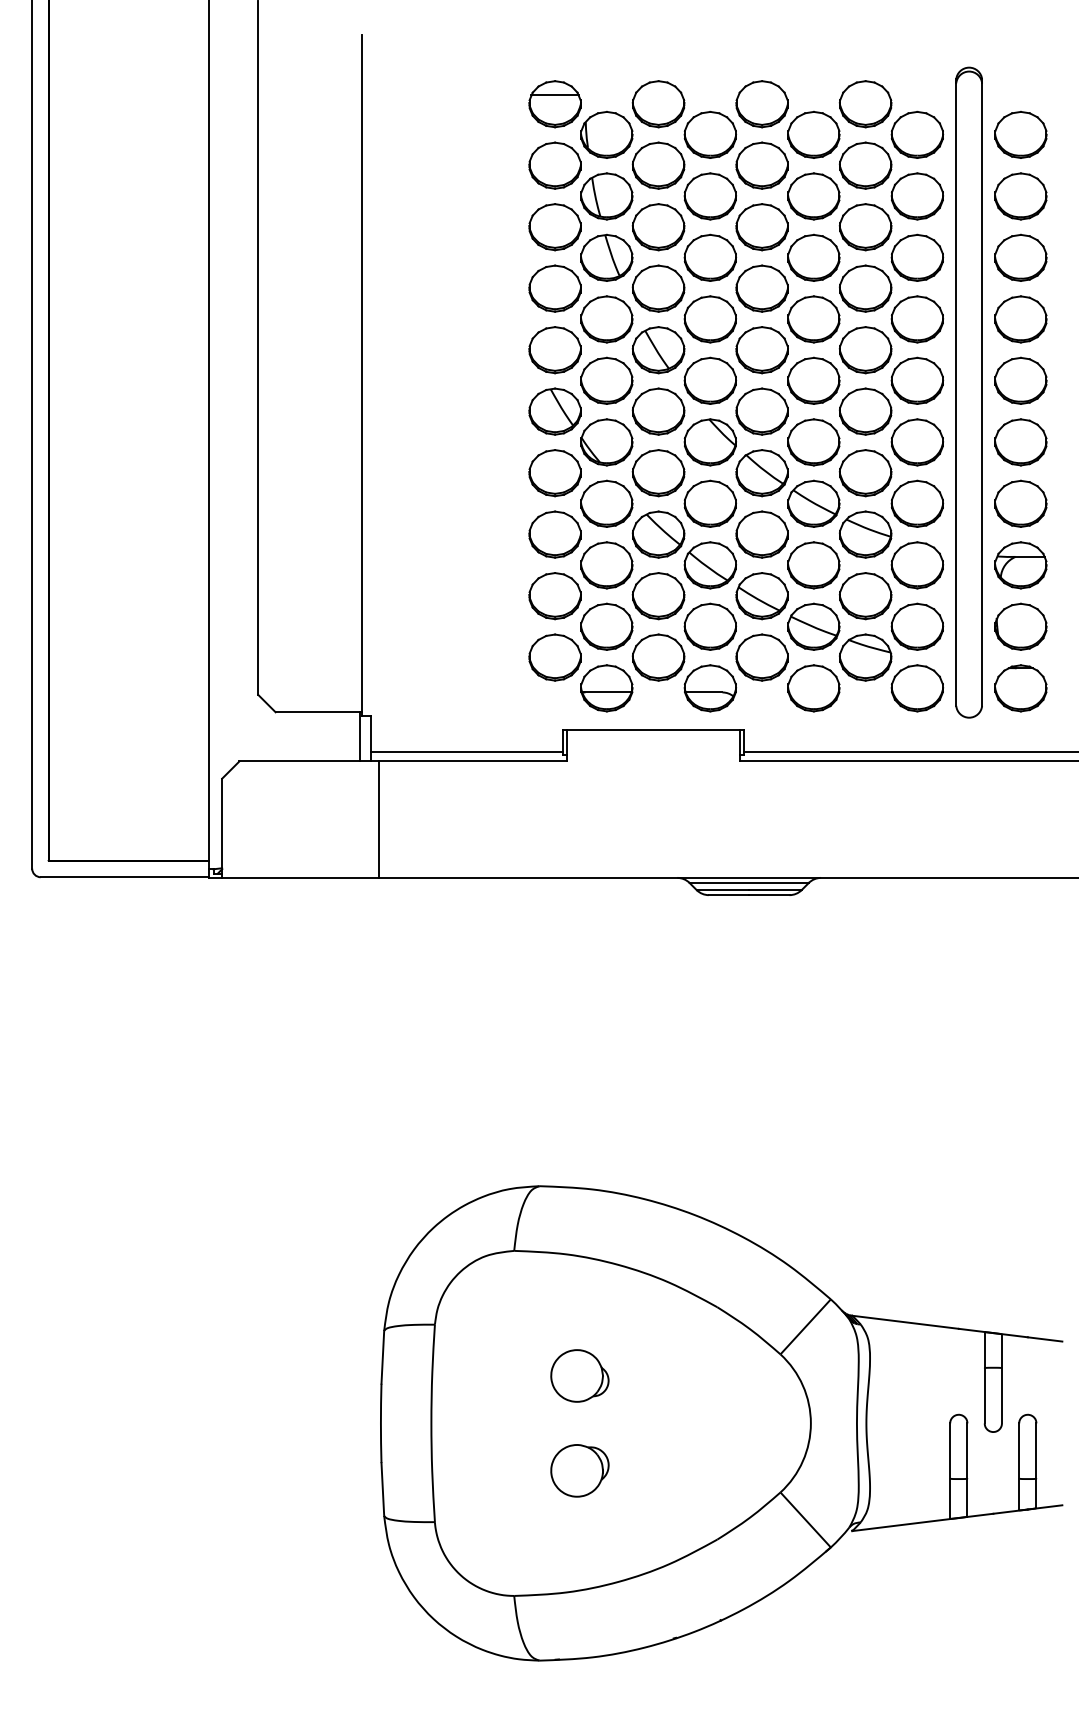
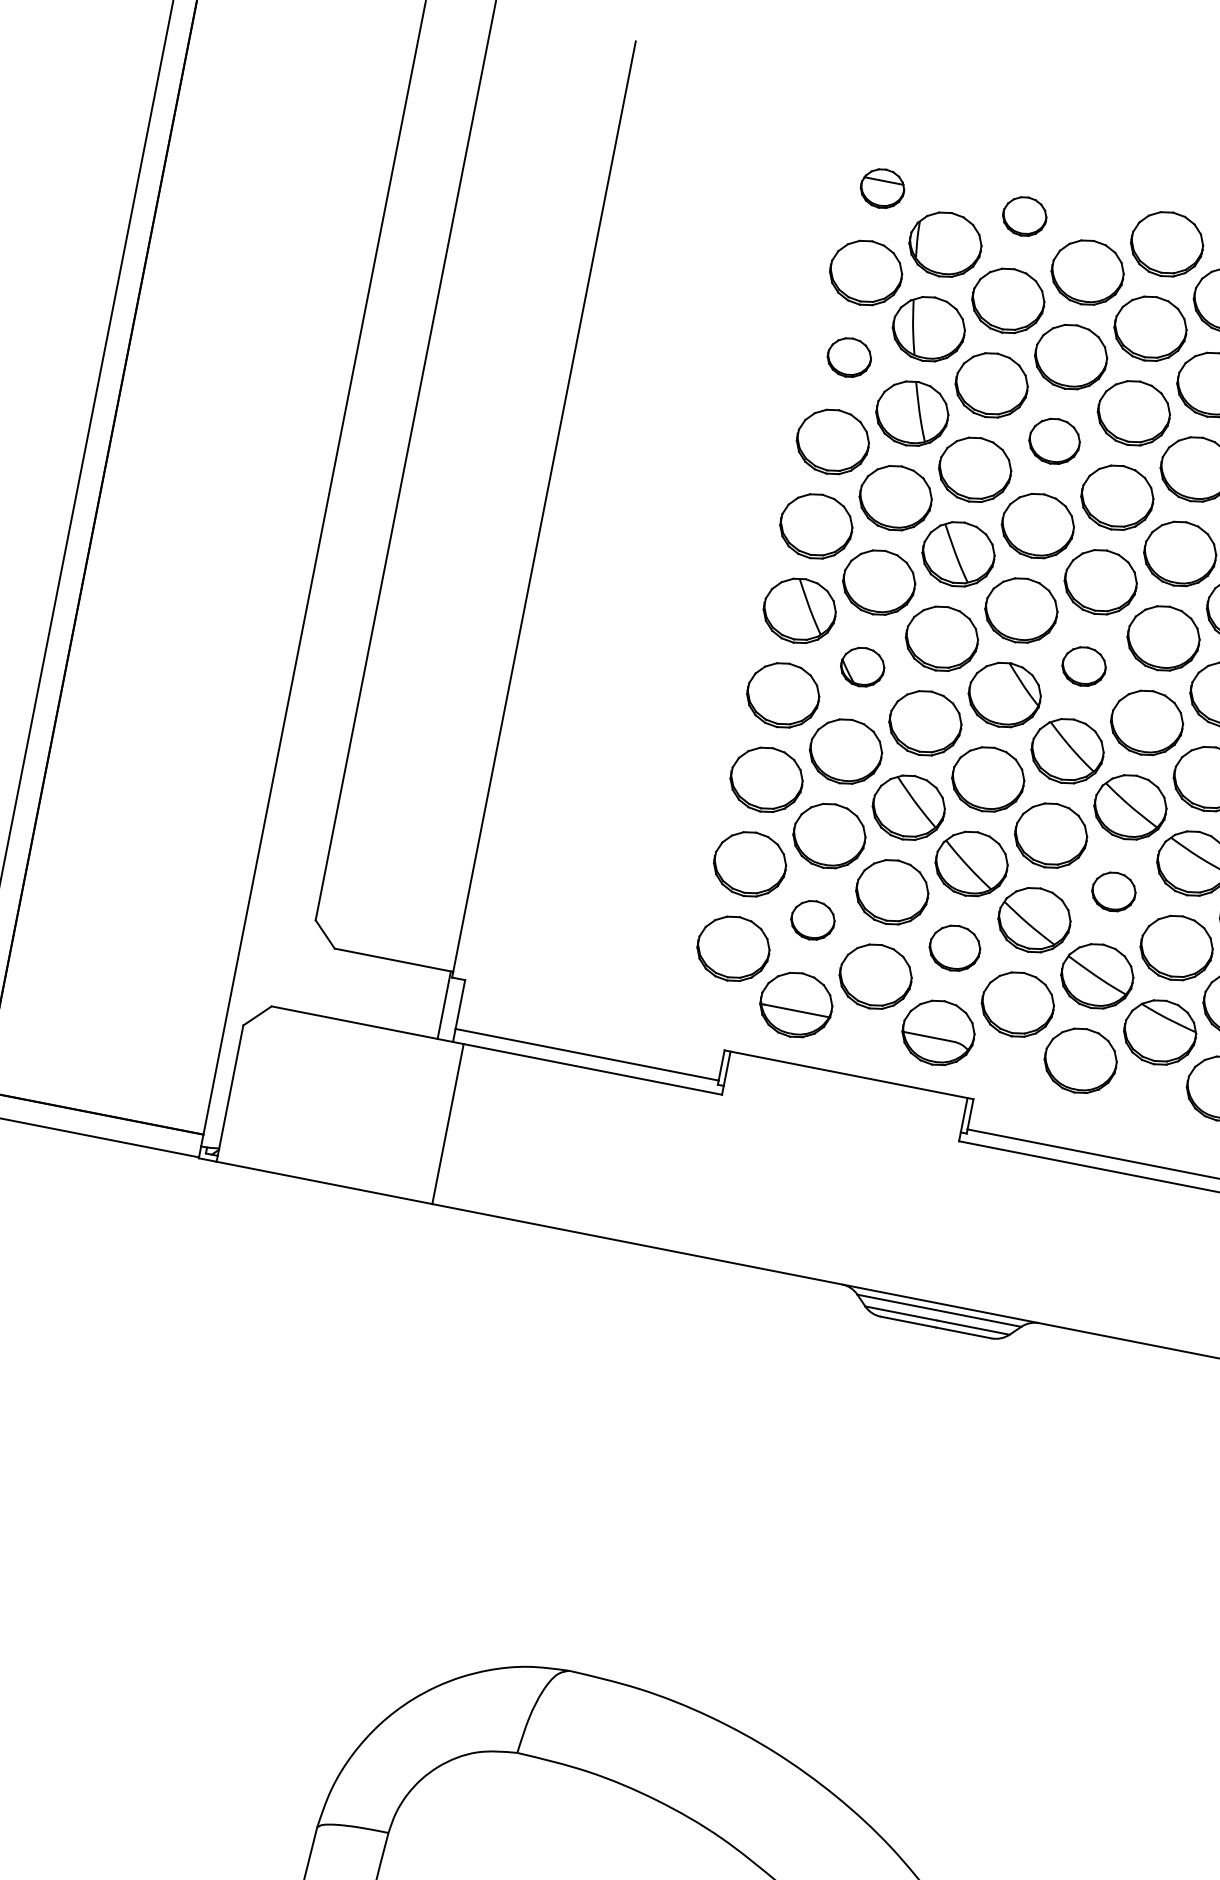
part: (554, 104) -> (881, 188), size x0.6
part: (658, 104) -> (1024, 216), size x0.6
part: (554, 227) -> (848, 357), size x0.6
part: (710, 257) -> (1054, 441), size x0.7
part: (761, 411) -> (1083, 666), size x0.6
part: (606, 442) -> (862, 667), size x0.6
part: (813, 565) -> (1113, 891), size x0.6
part: (606, 626) -> (812, 919), size x0.6
part: (709, 626) -> (953, 947), size x0.7

